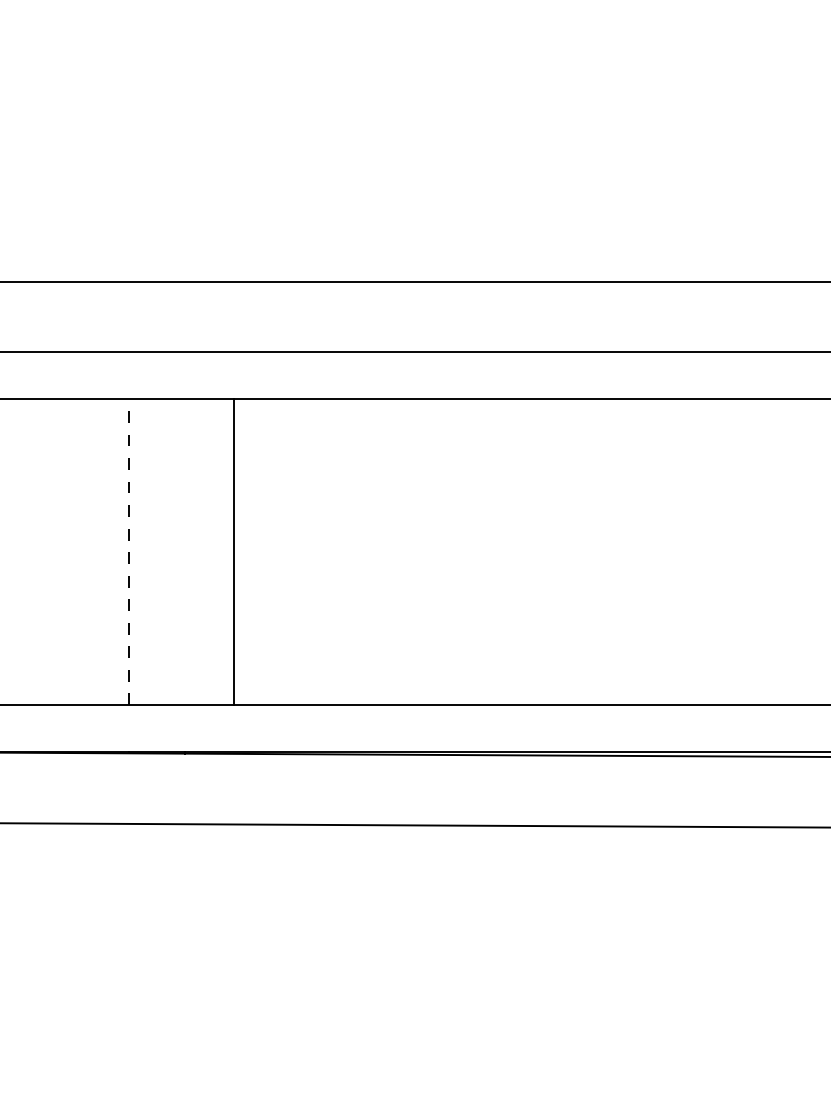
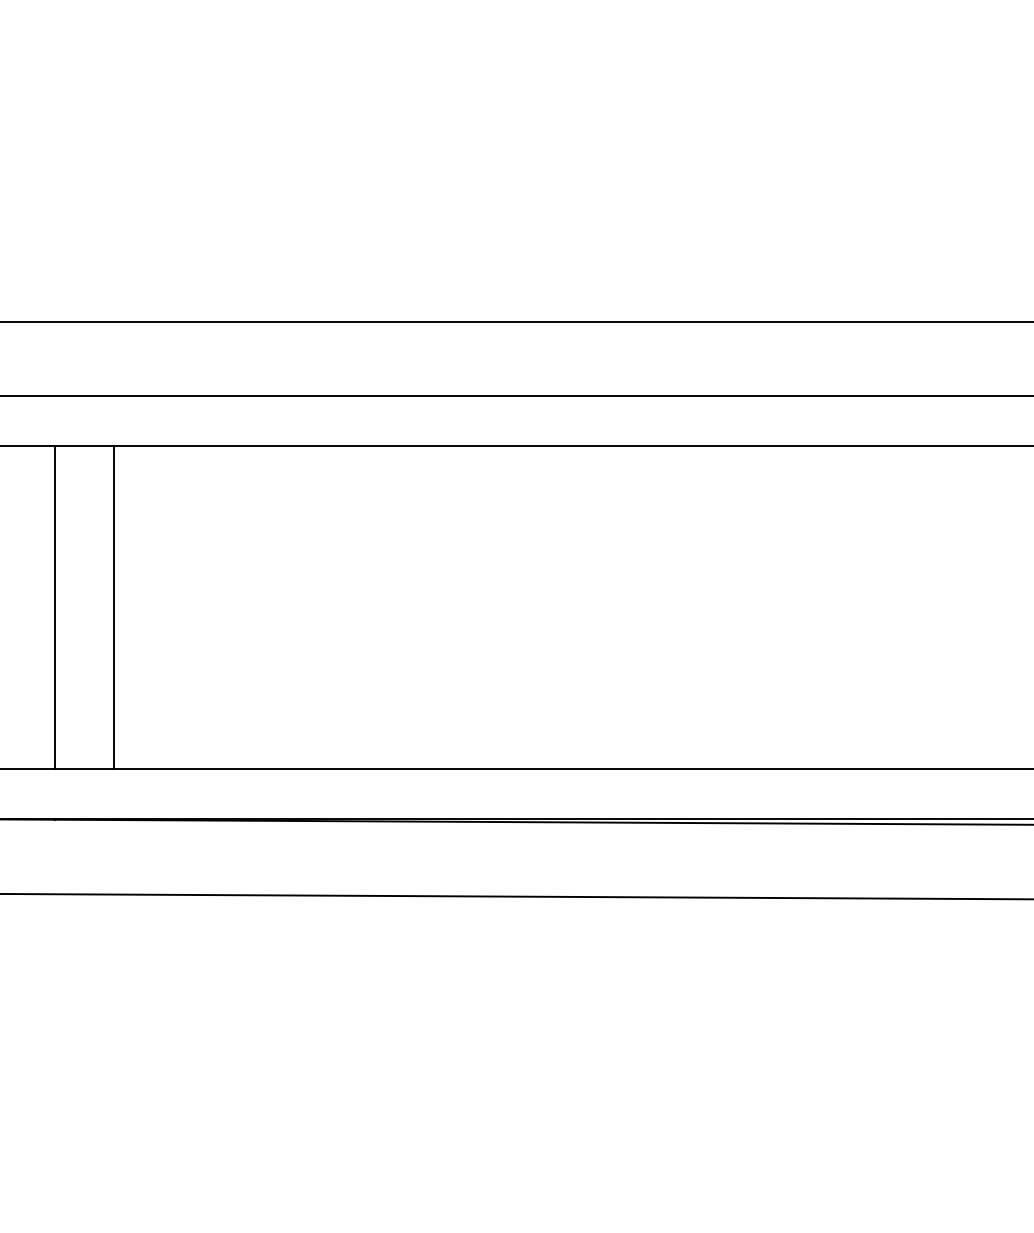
line: (128, 551) -> (54, 606), dashed -> solid
line: (234, 551) -> (114, 606), moved

